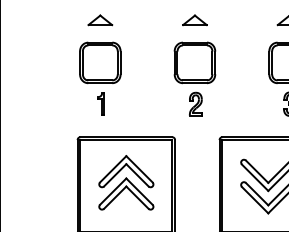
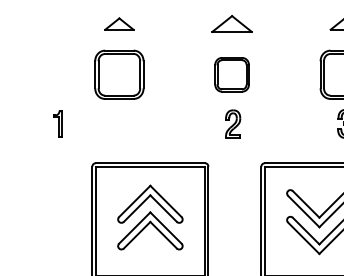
part: (194, 20) -> (231, 24), size x1.4
part: (194, 62) -> (231, 74), size x0.7
part: (100, 103) -> (57, 123), moved

